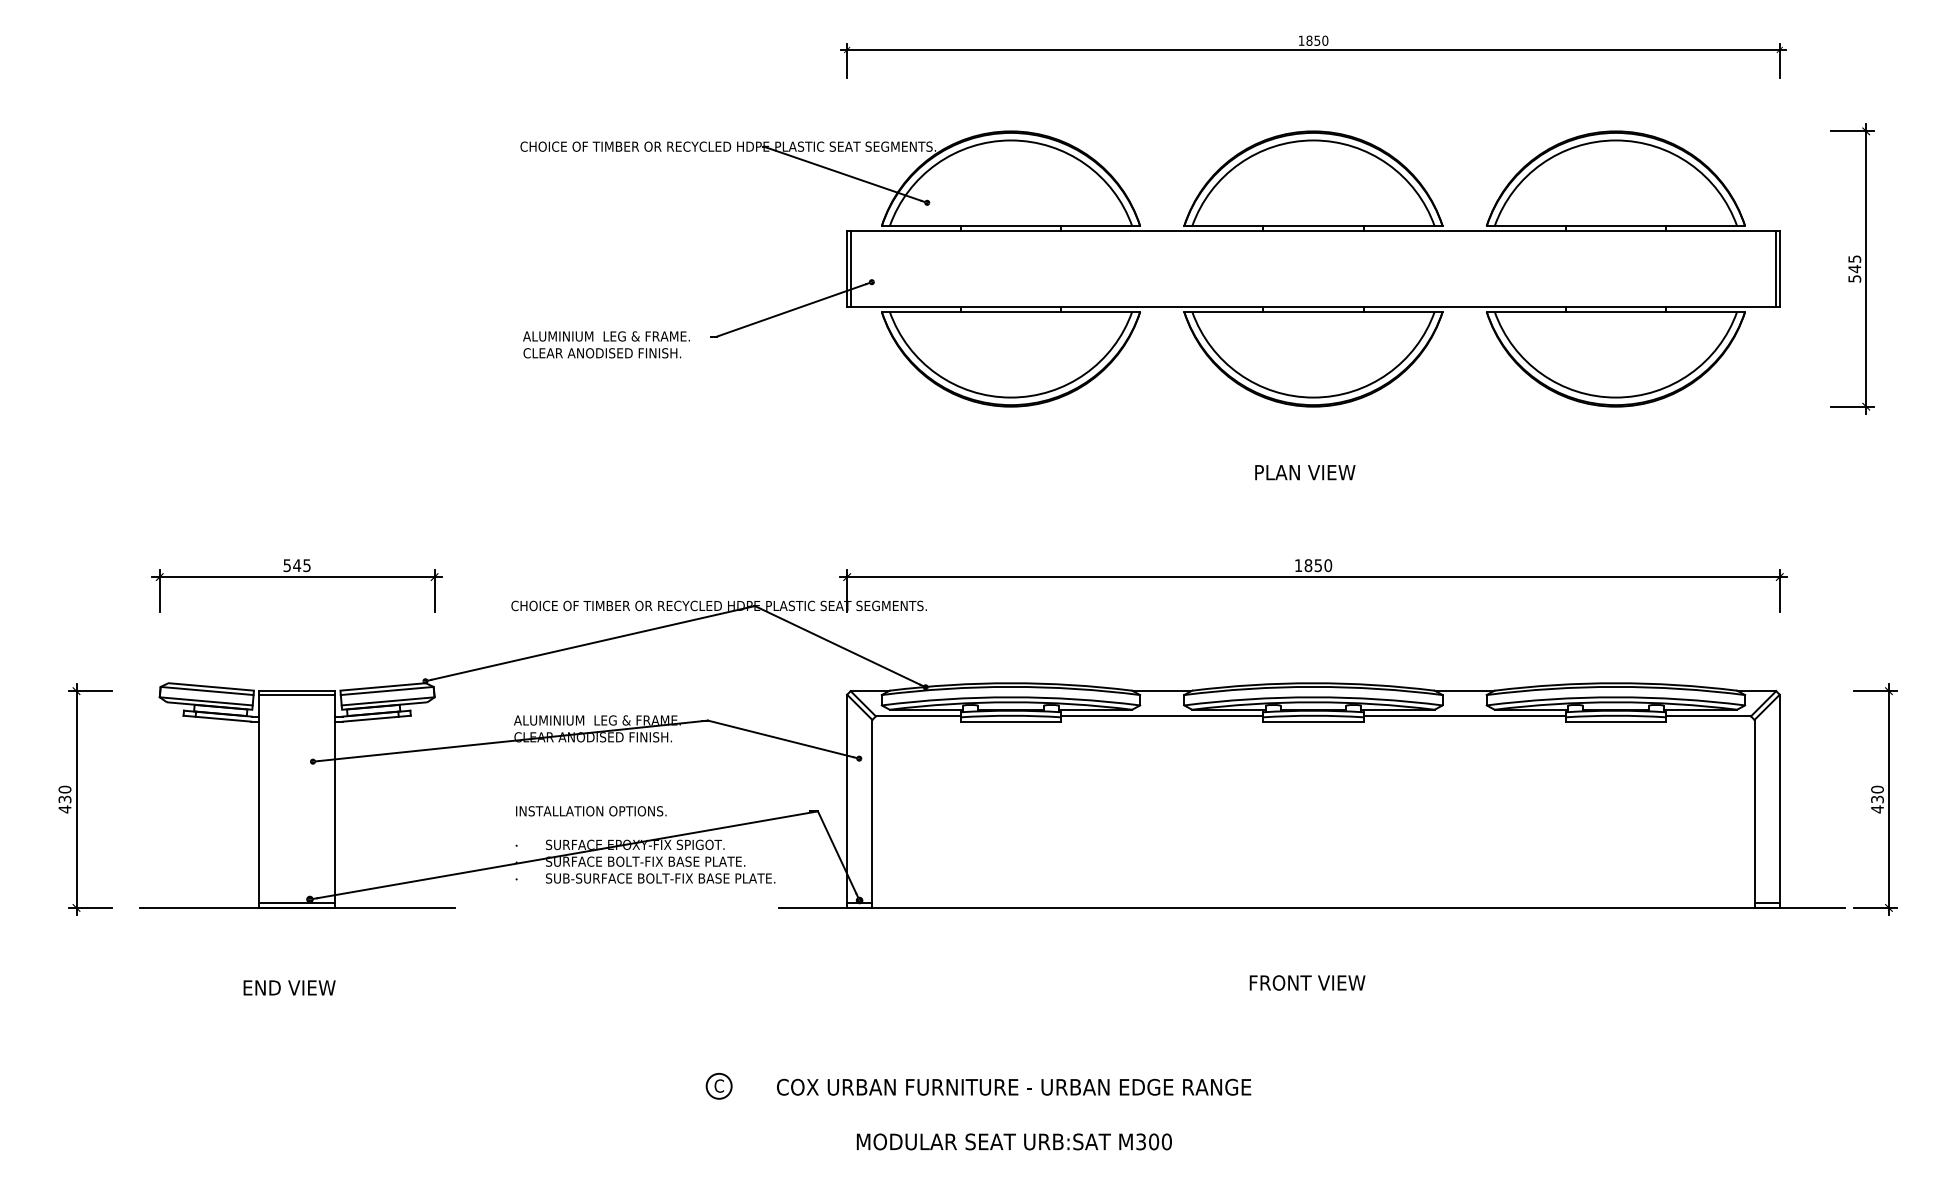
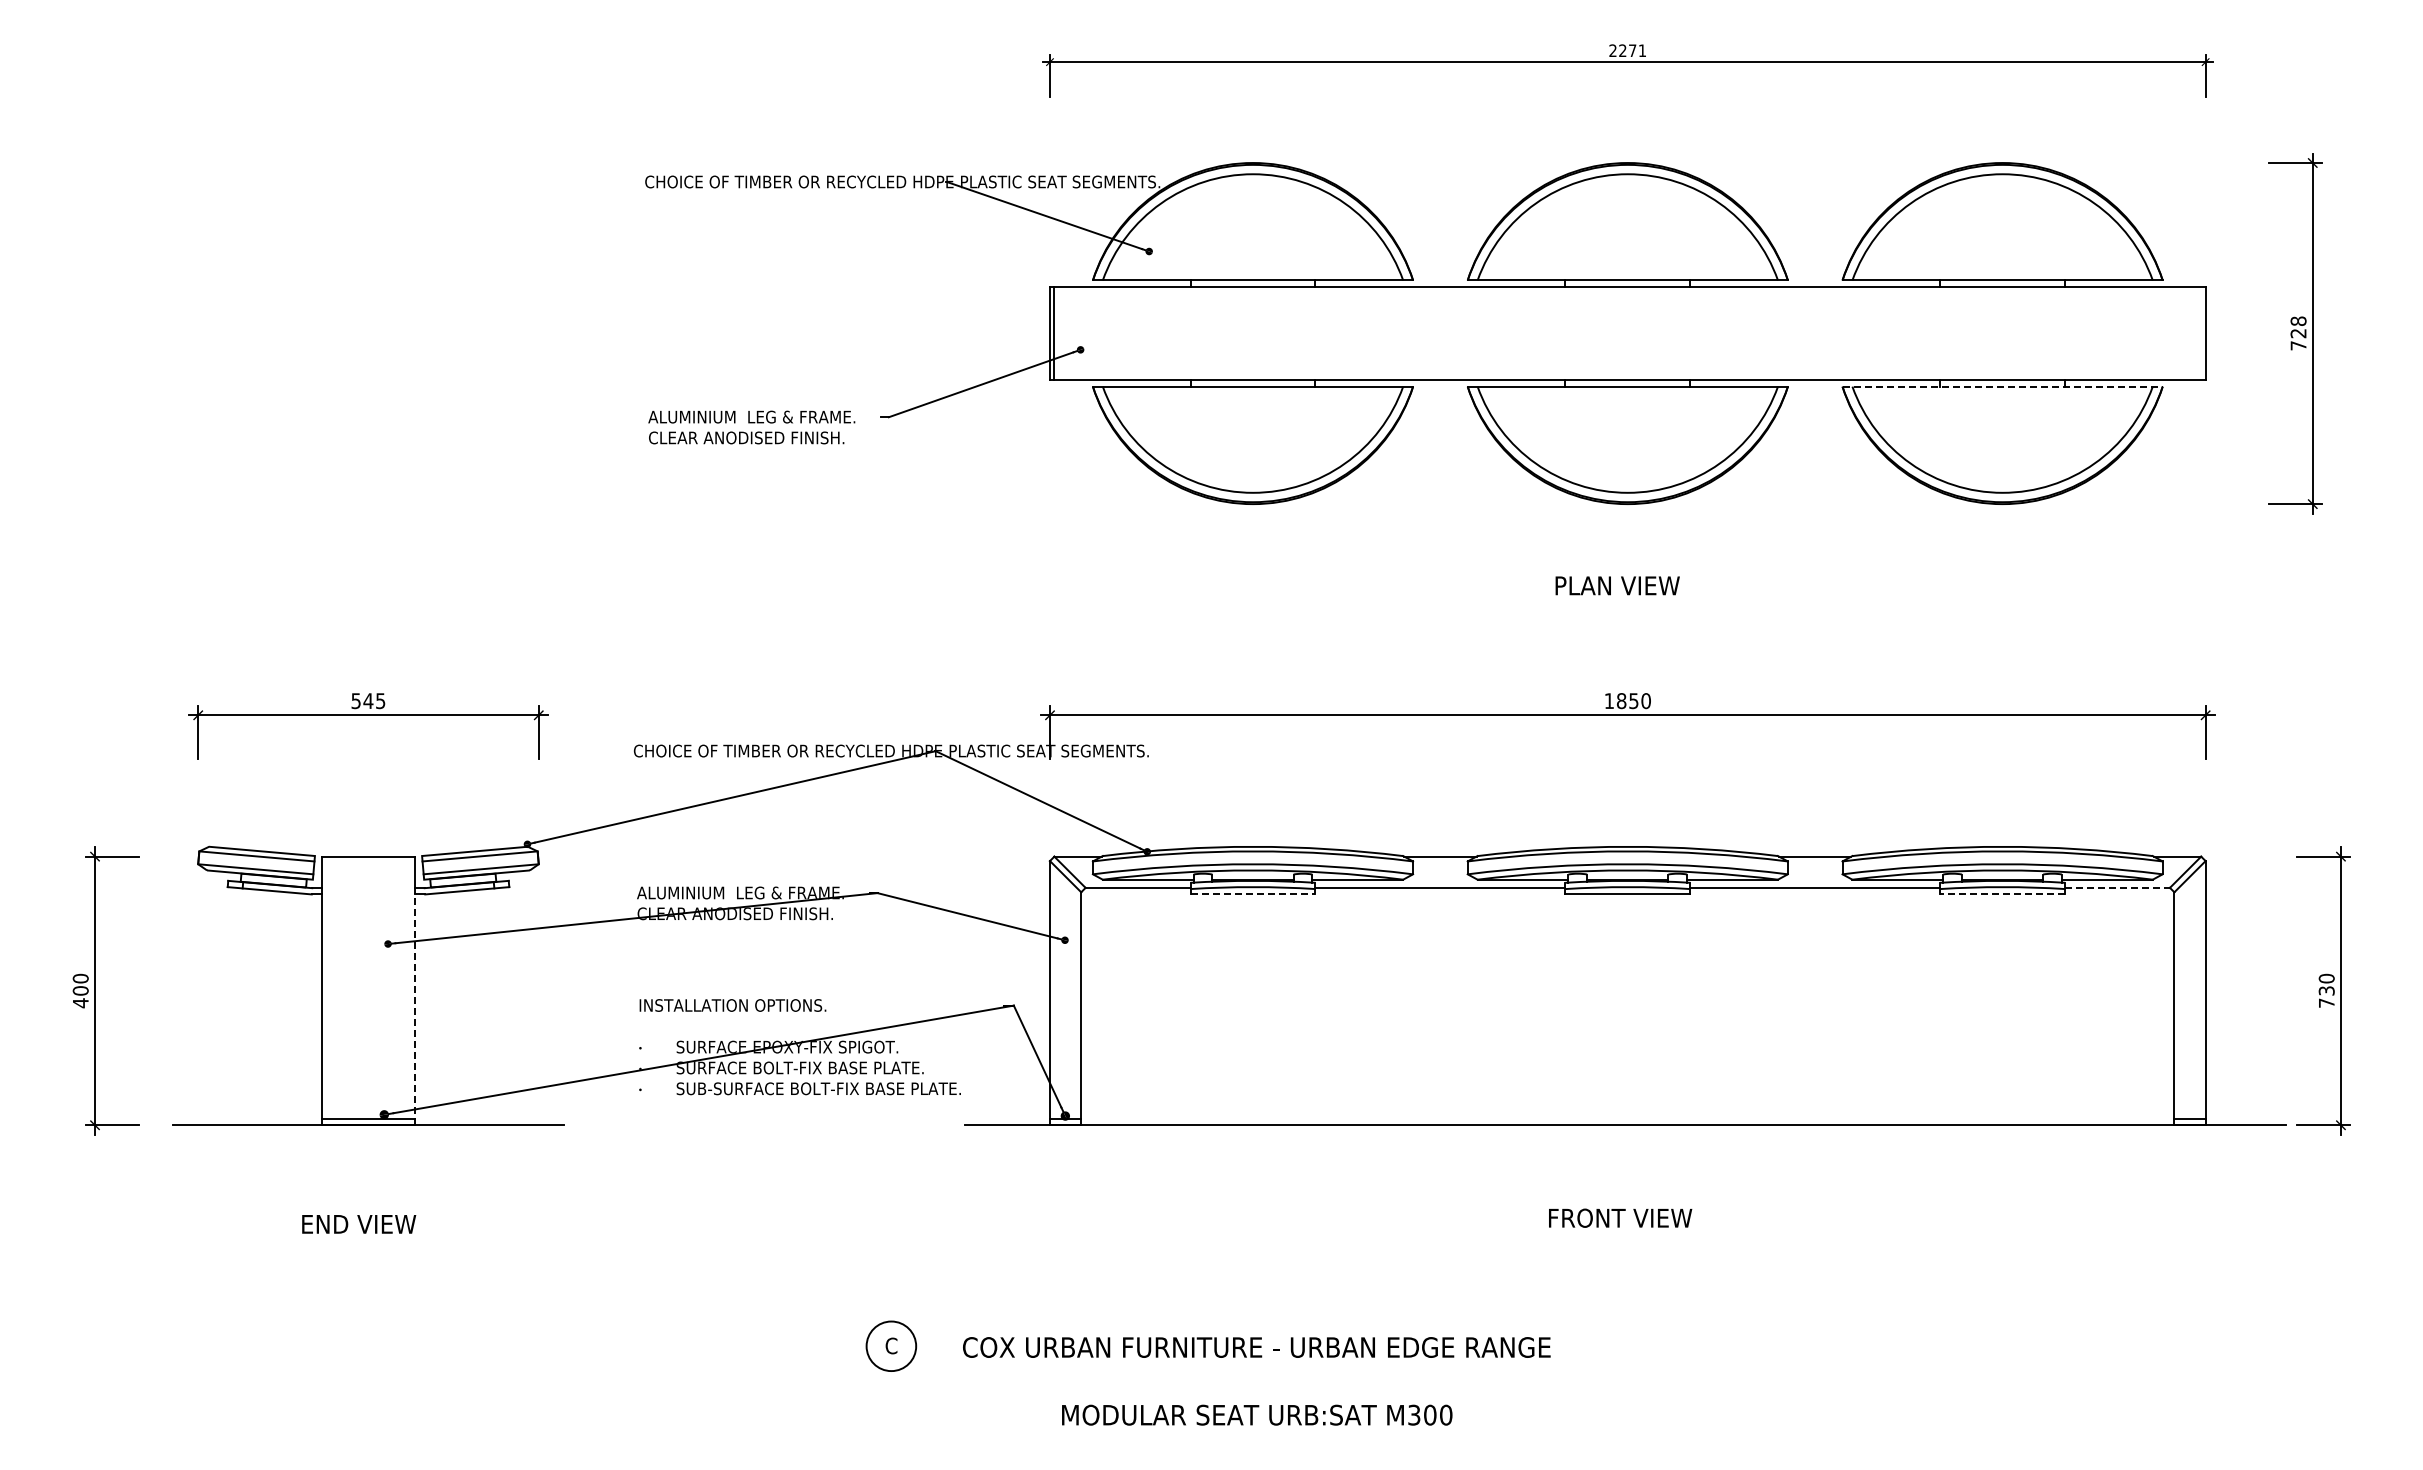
text: (1313, 40) -> (1627, 50), 1850 -> 2271
line: (1776, 268) -> (2201, 333), removed
text: (1854, 268) -> (2298, 333), 545 -> 728
line: (1616, 311) -> (2003, 386), solid -> dashed
line: (297, 695) -> (368, 861), removed
line: (1709, 716) -> (2118, 887), solid -> dashed
line: (1011, 721) -> (1253, 894), solid -> dashed
line: (1615, 721) -> (2002, 894), solid -> dashed
text: (64, 799) -> (80, 990), 430 -> 400
text: (1877, 809) -> (2326, 1003), 430 -> 730
line: (335, 812) -> (415, 1006), solid -> dashed
circle: (718, 1085) -> (890, 1345), size x1.6

